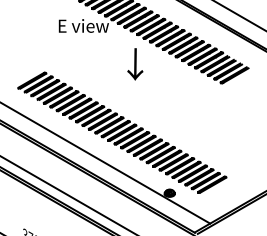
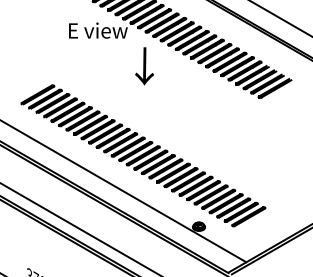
text: (135, 64) -> (144, 66), moved

